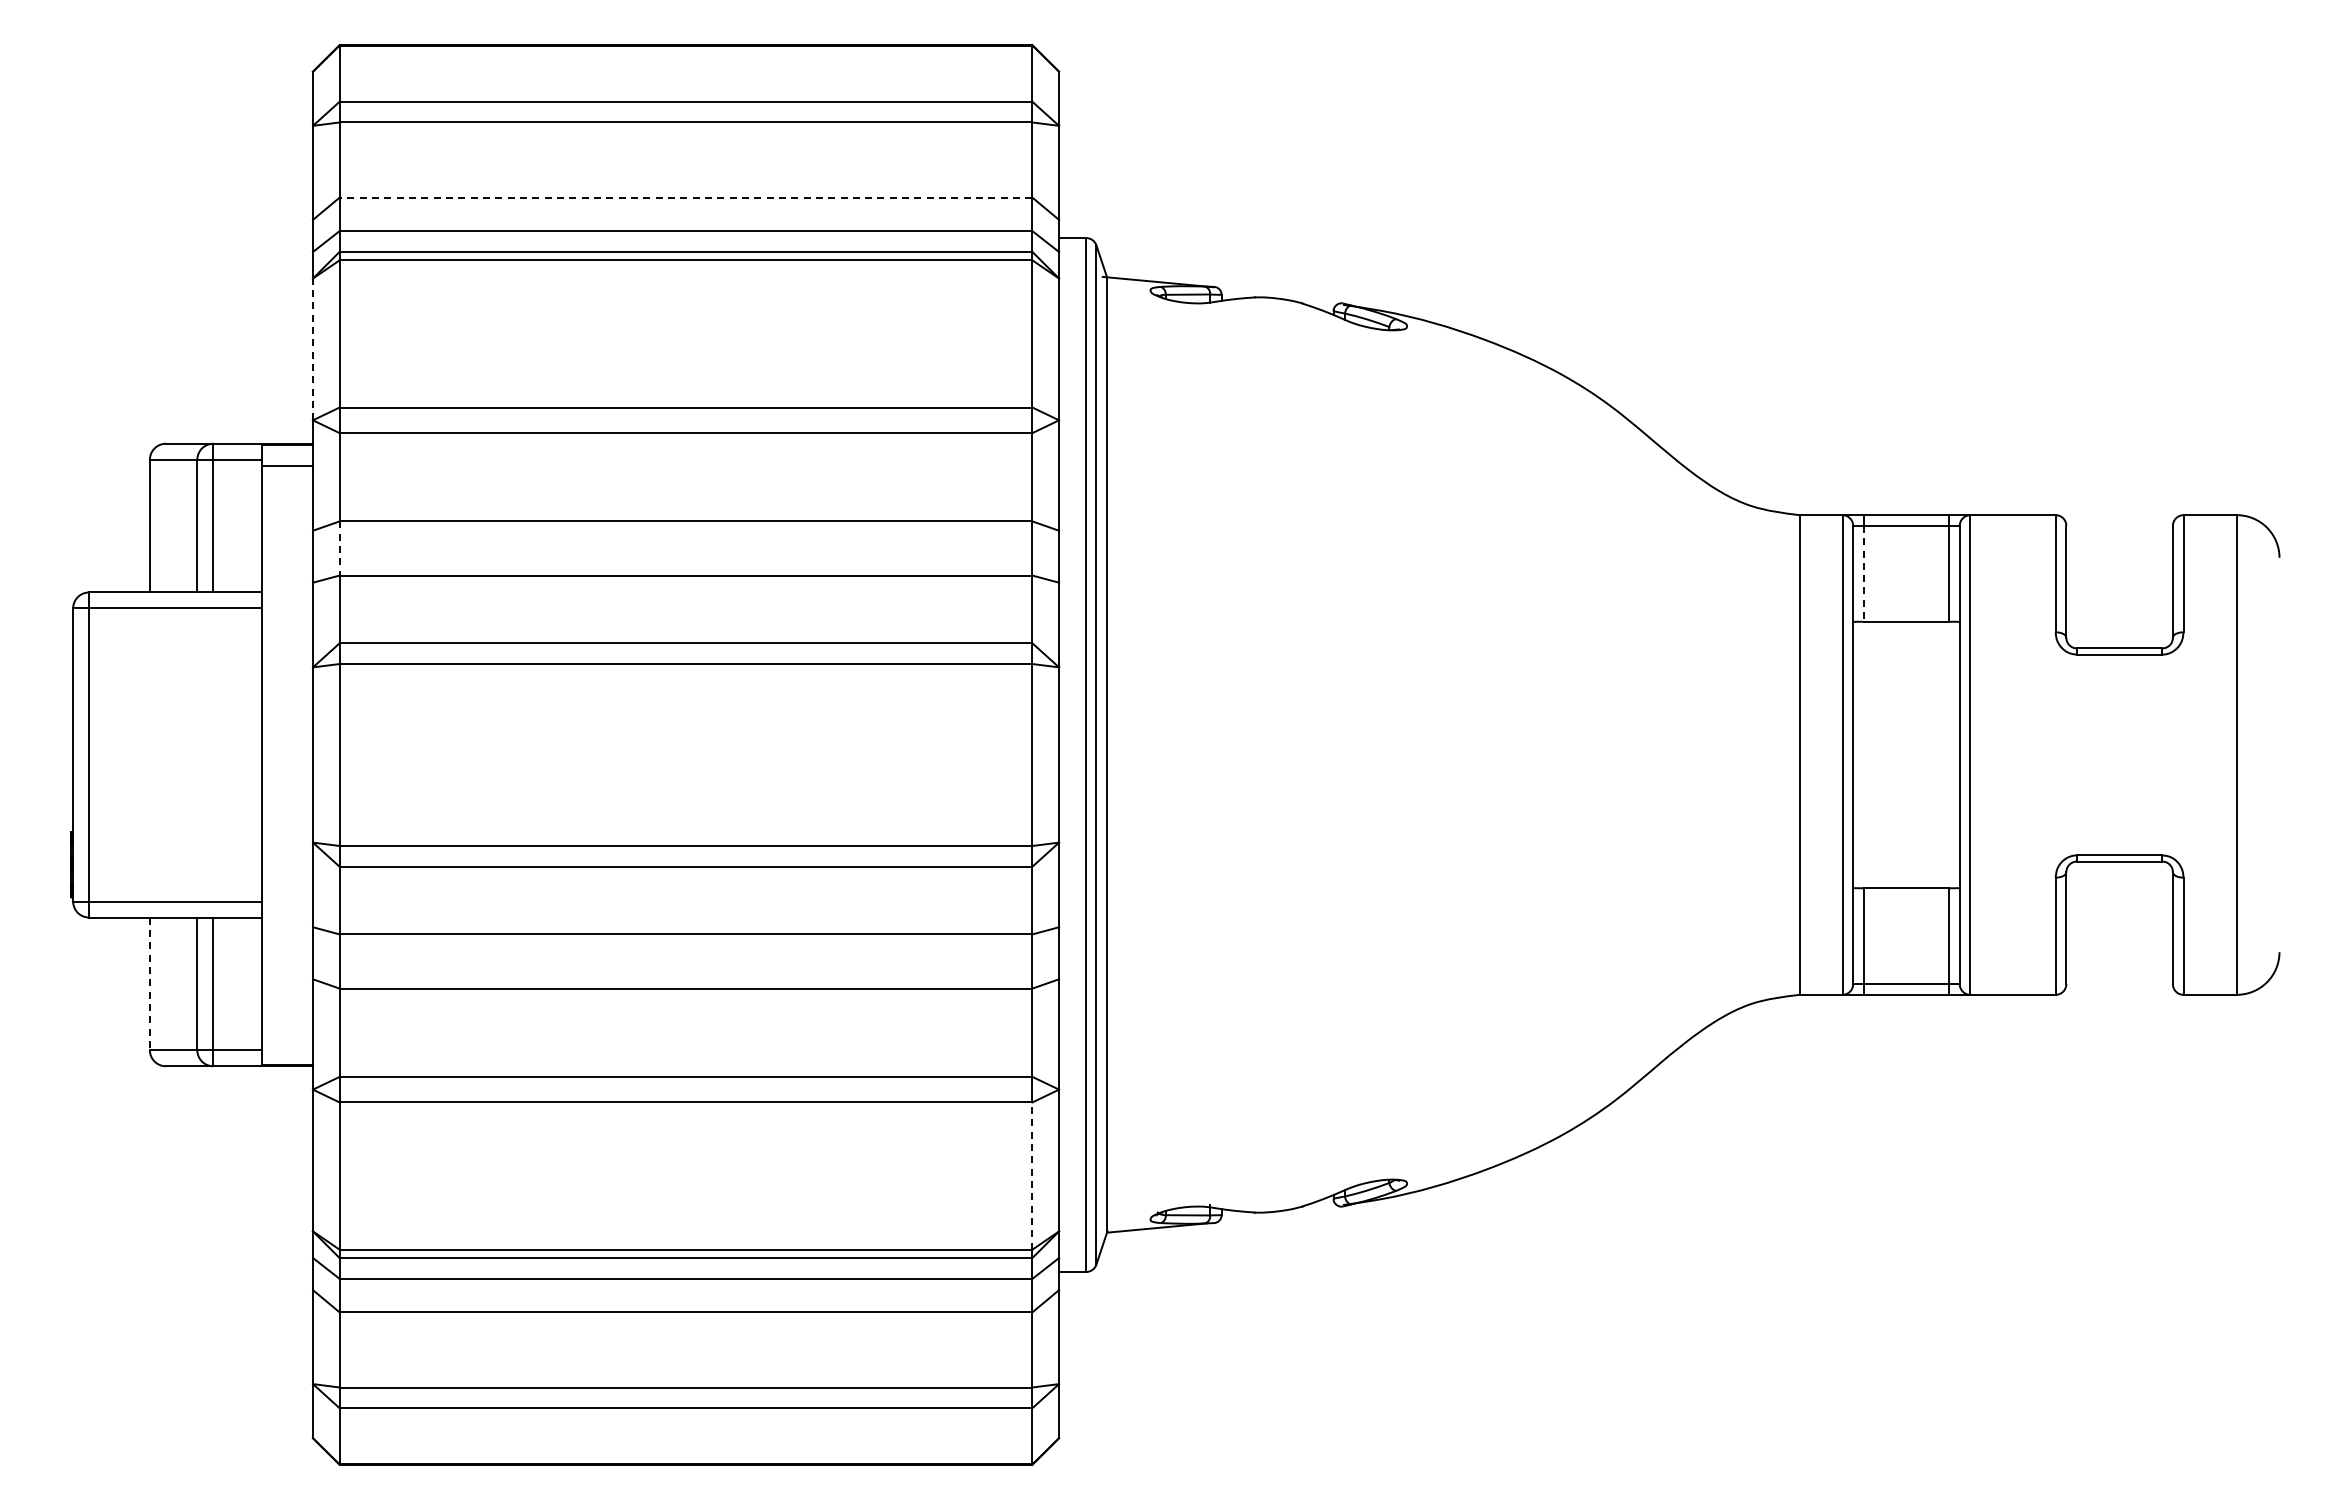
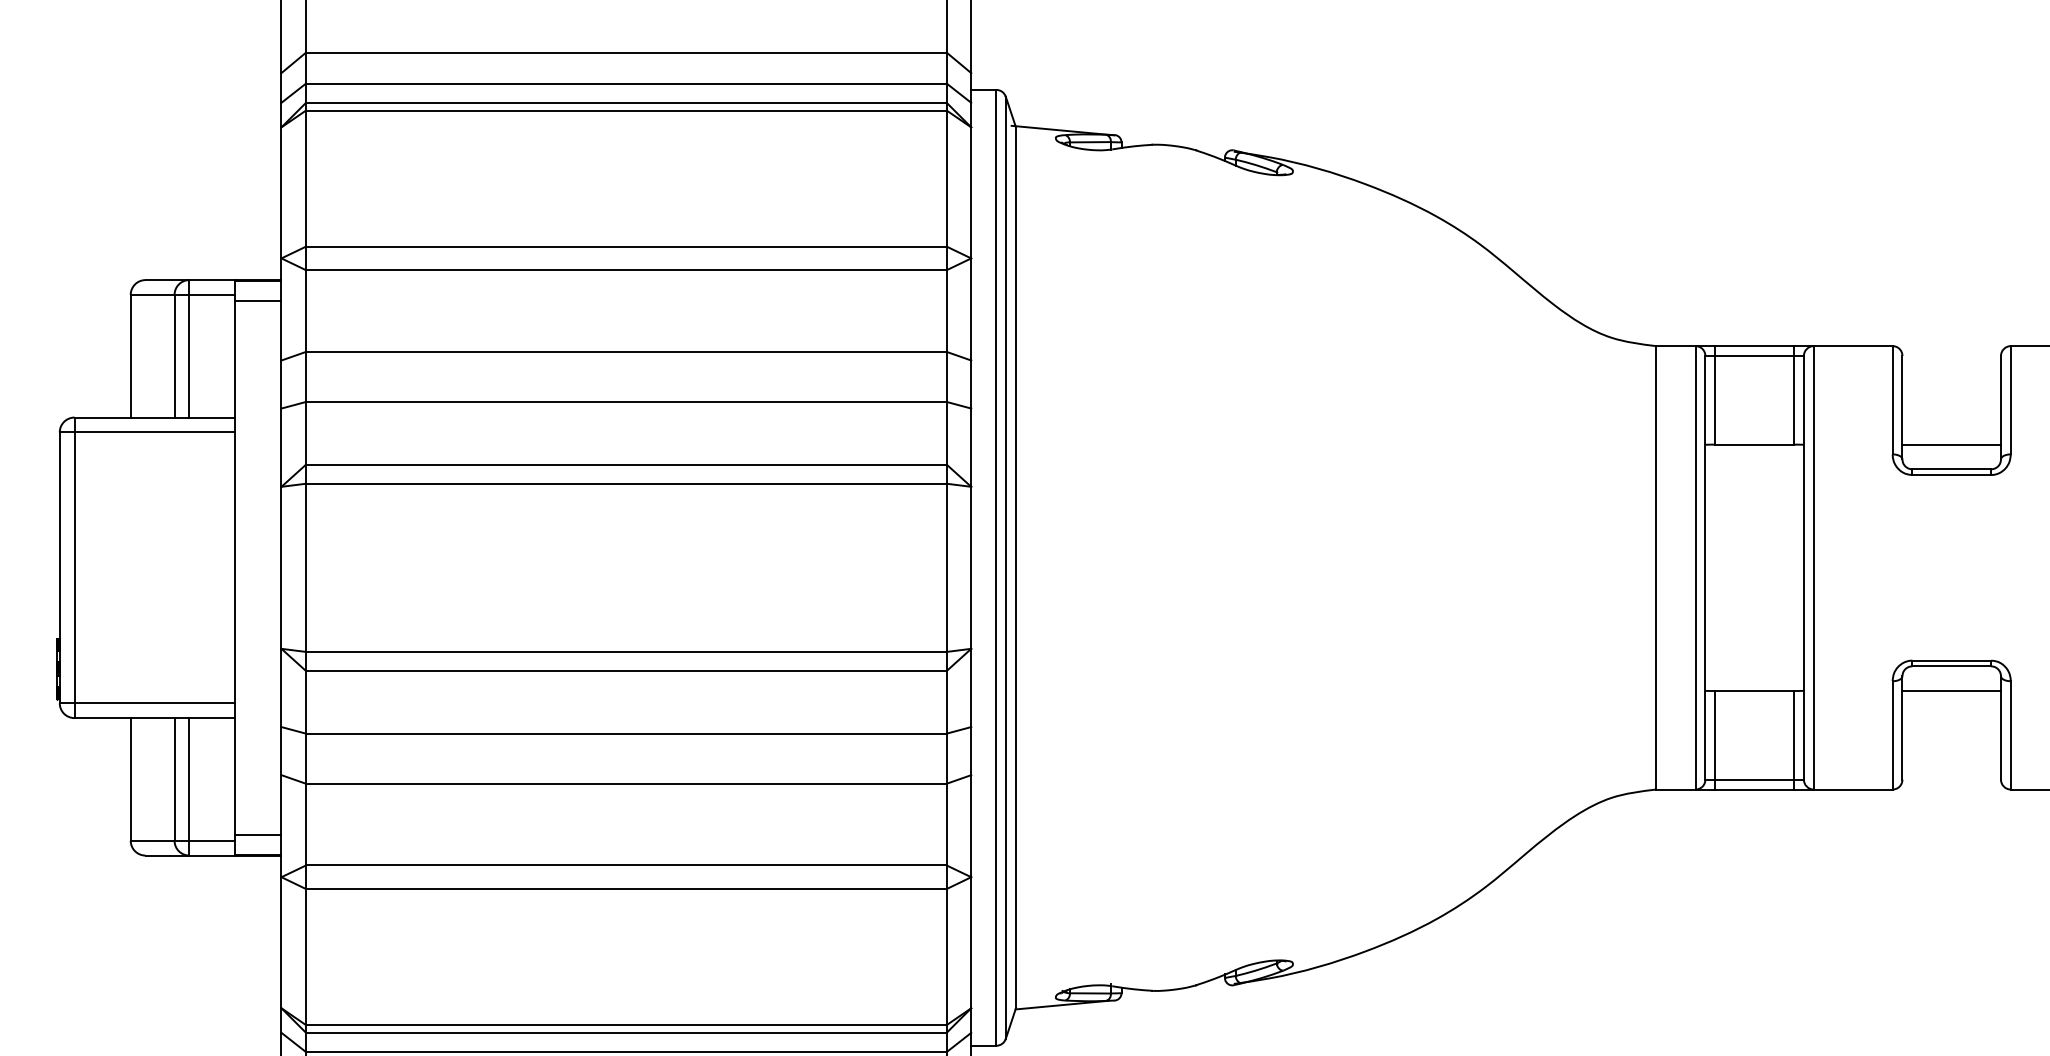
line: (685, 197) -> (625, 52), dashed -> solid
line: (312, 349) -> (281, 192), dashed -> solid
line: (339, 548) -> (306, 376), dashed -> solid
line: (1863, 573) -> (1714, 400), dashed -> solid
line: (2119, 621) -> (1951, 444), added
line: (2119, 888) -> (1951, 691), added
line: (149, 984) -> (130, 780), dashed -> solid
line: (287, 1043) -> (257, 834), added
line: (1032, 1176) -> (946, 957), dashed -> solid

